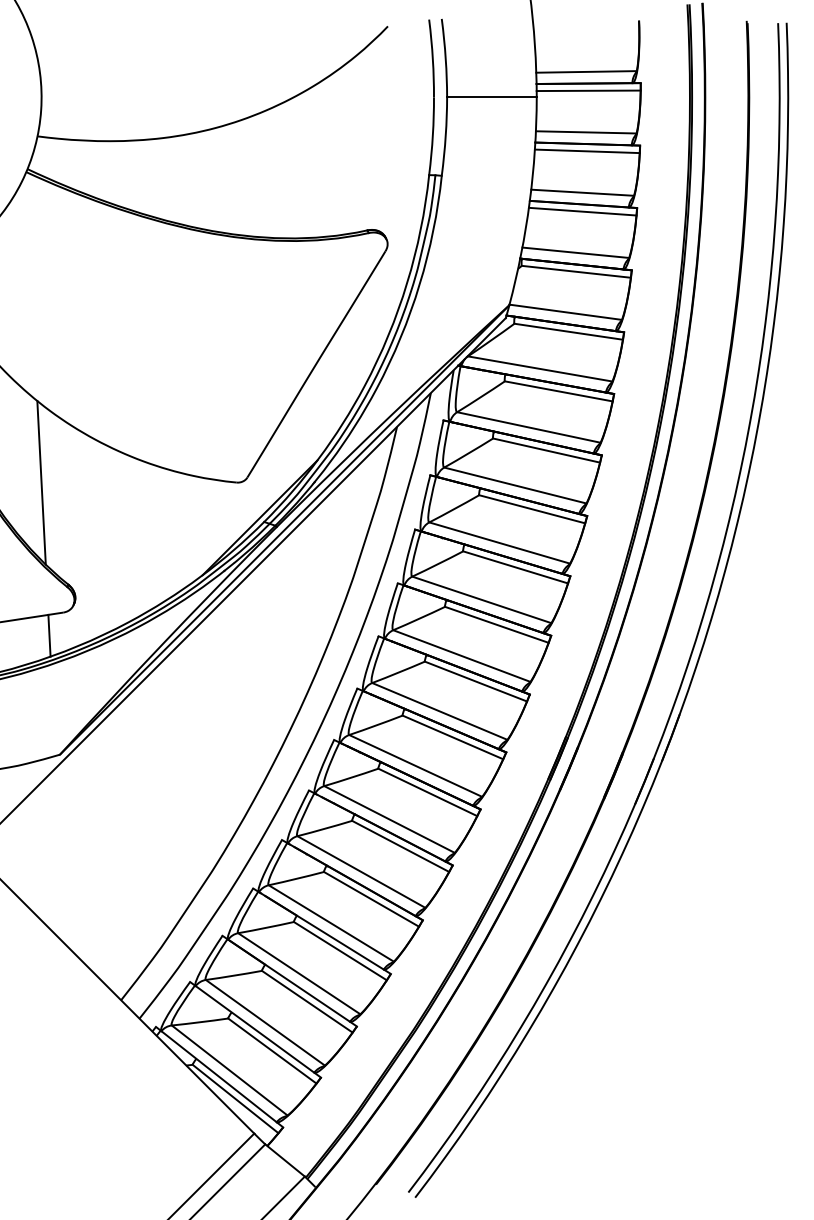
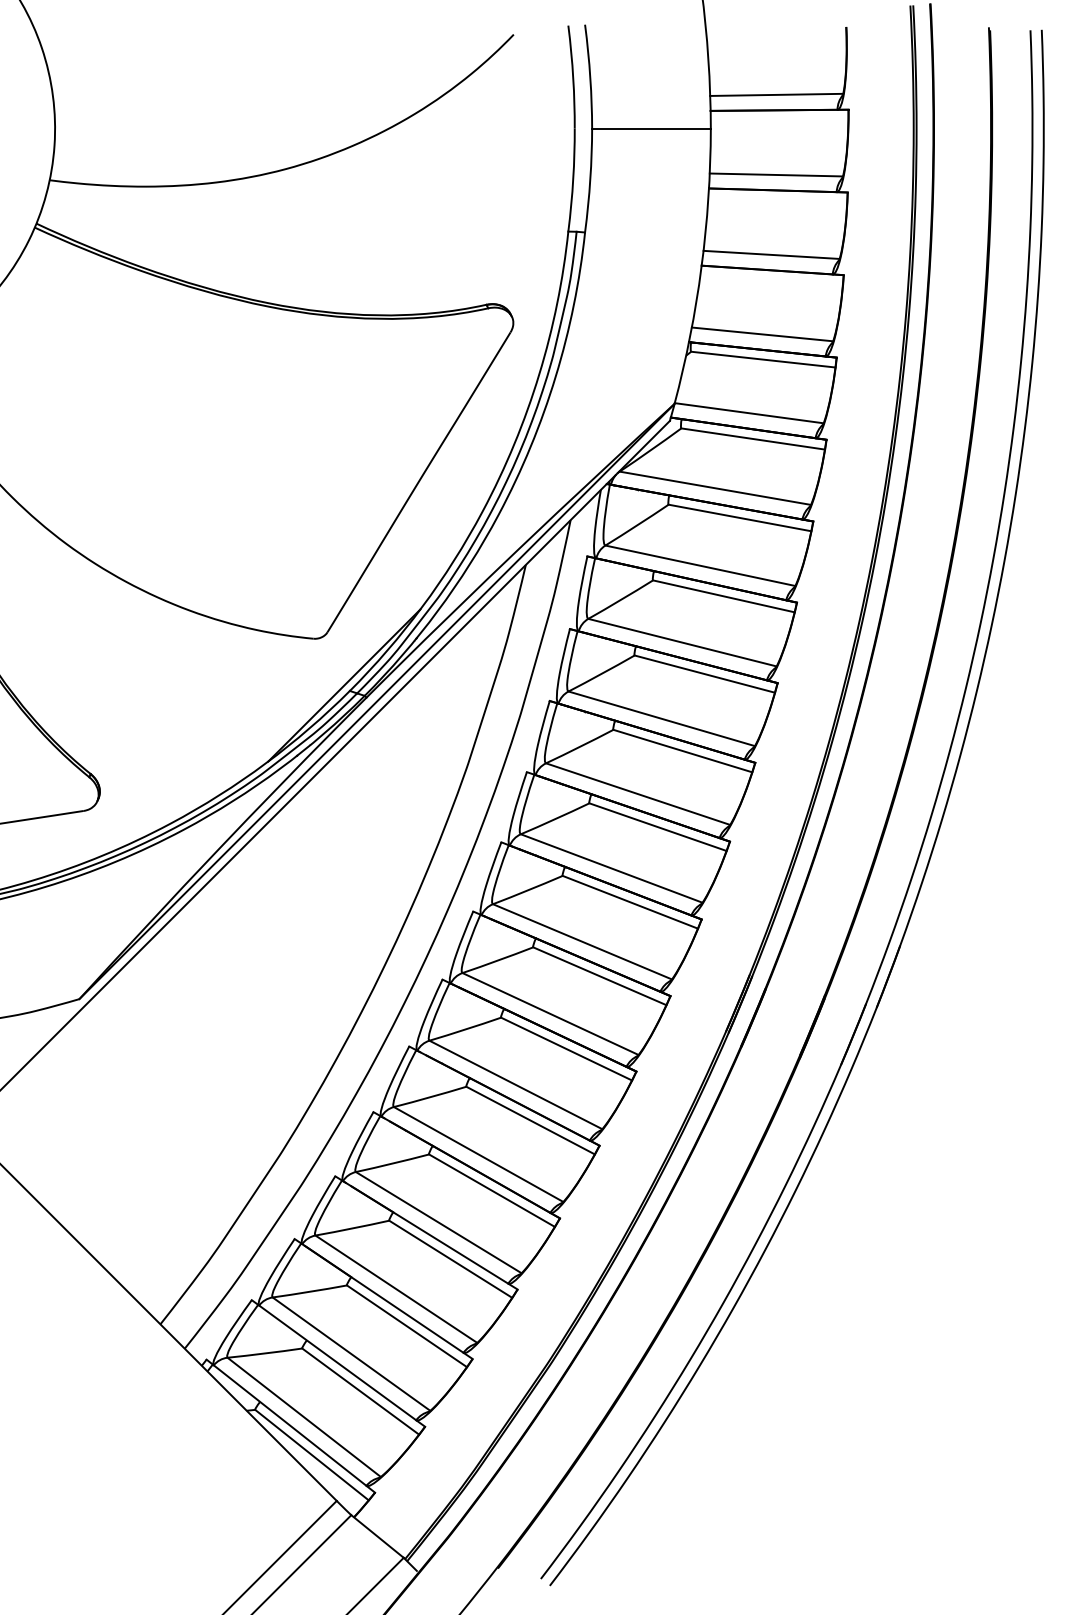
line: (588, 90) -> (779, 119), removed
line: (587, 150) -> (777, 199), removed
line: (582, 211) -> (771, 279), removed
line: (41, 482) -> (54, 638), removed
line: (49, 635) -> (65, 841), removed

